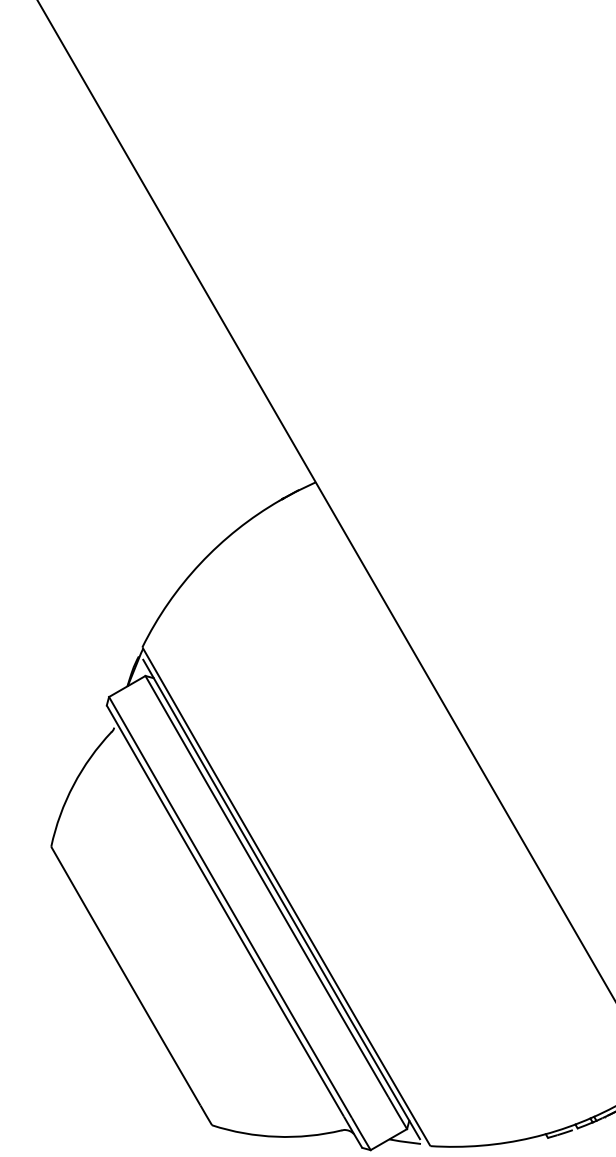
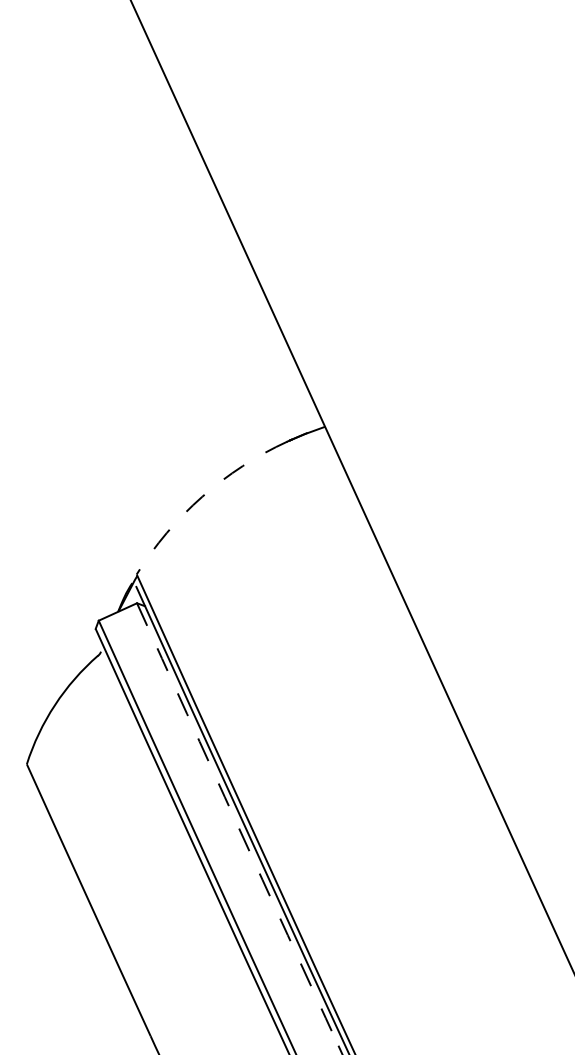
arc: (200, 563) -> (202, 496), solid -> dashed
arc: (266, 886) -> (237, 824), solid -> dashed

